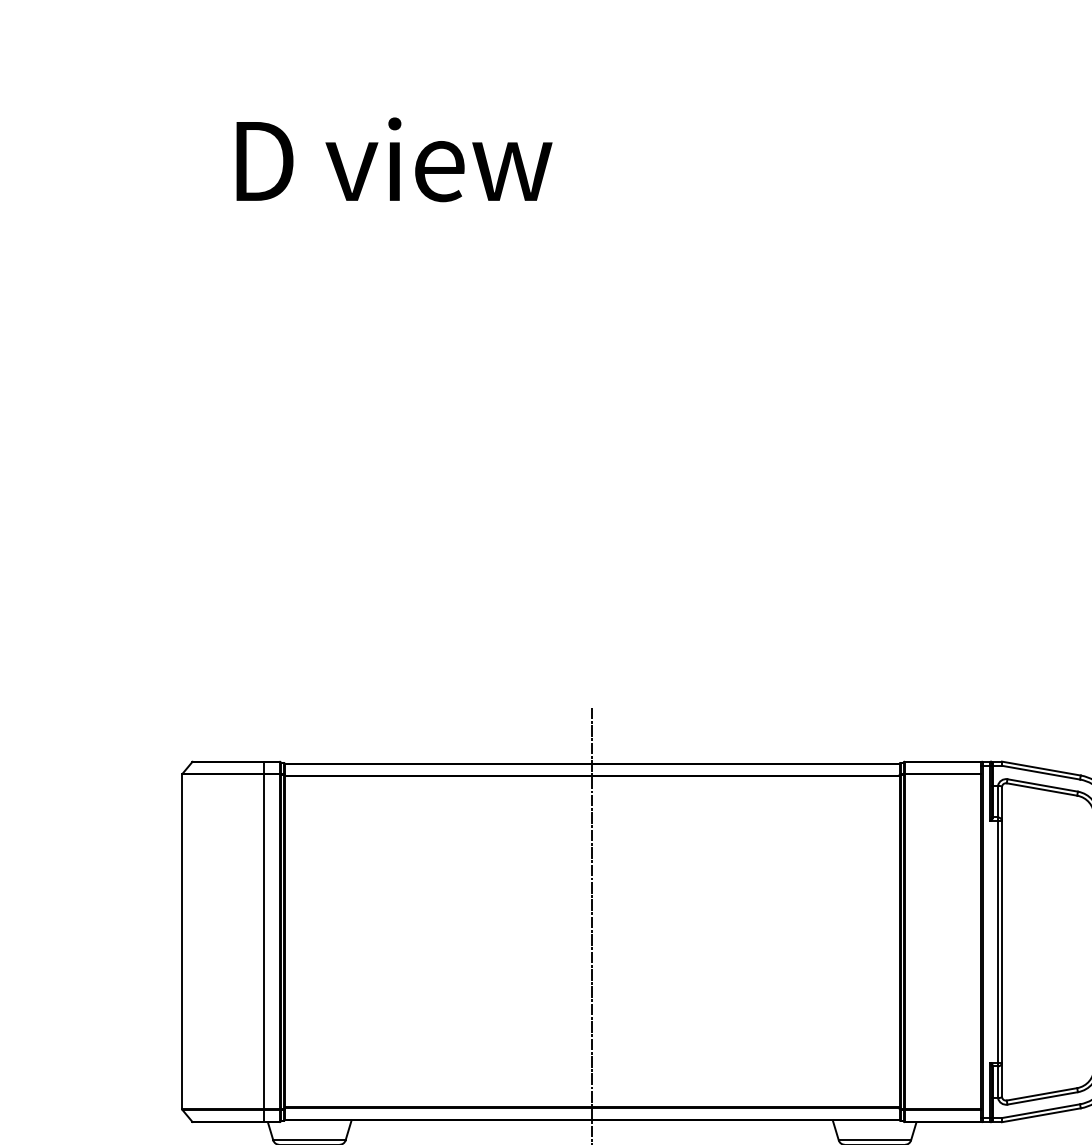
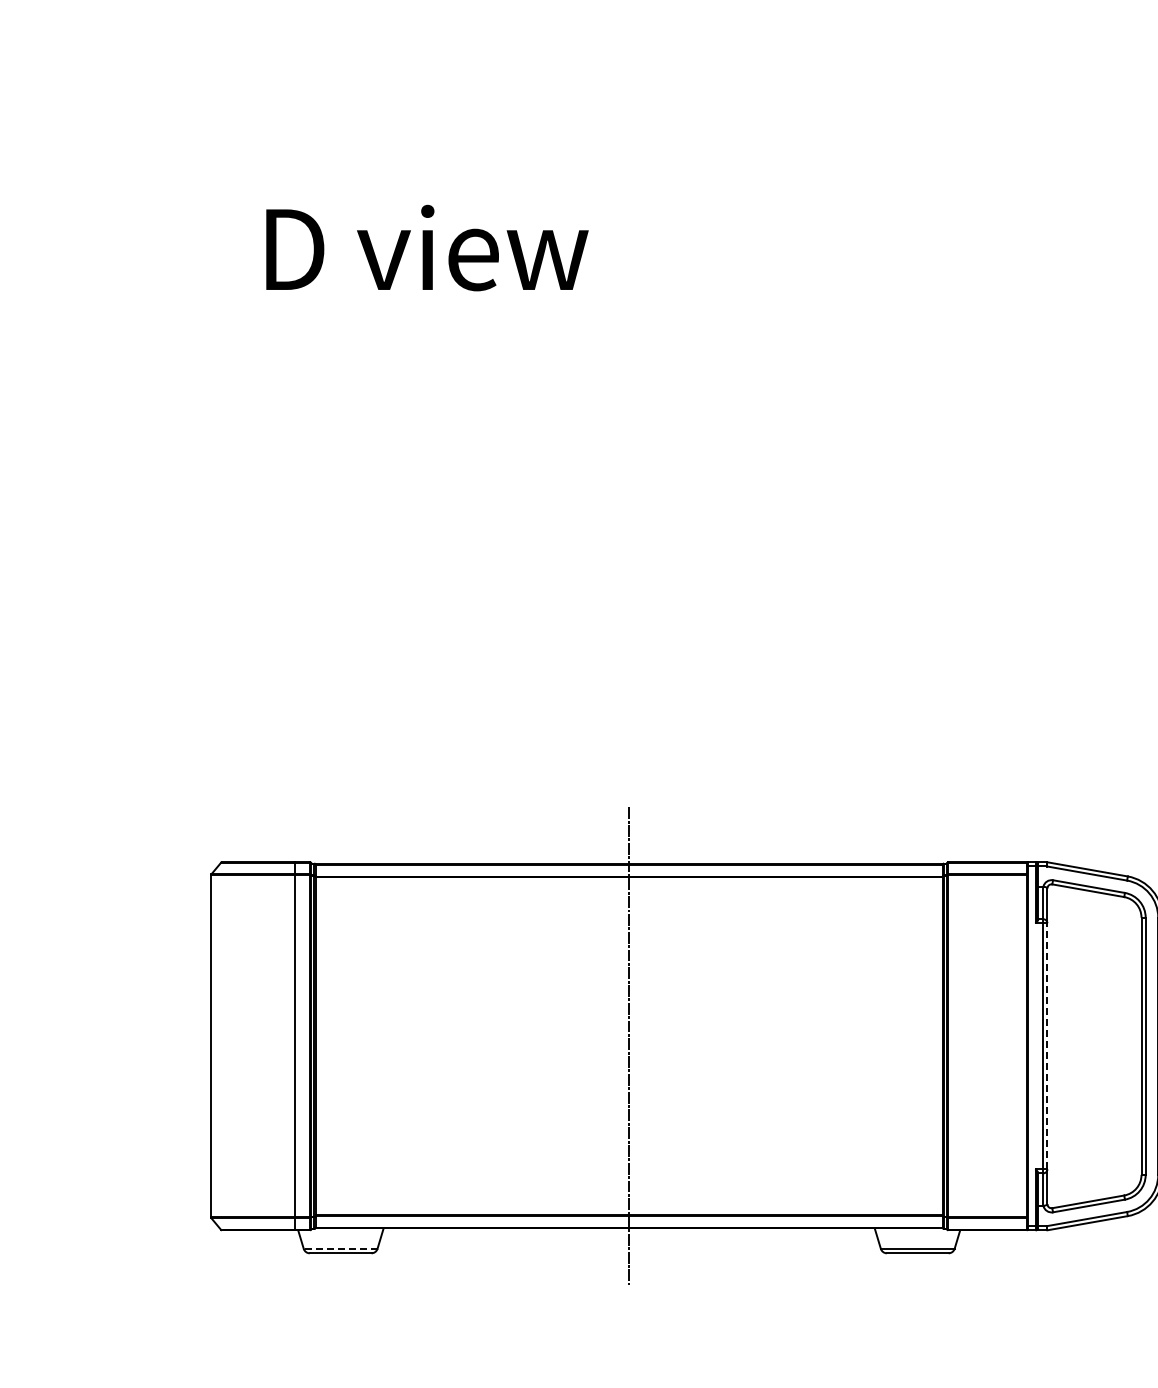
line: (1002, 941) -> (1047, 1045), solid -> dashed
line: (309, 1140) -> (340, 1248), solid -> dashed

